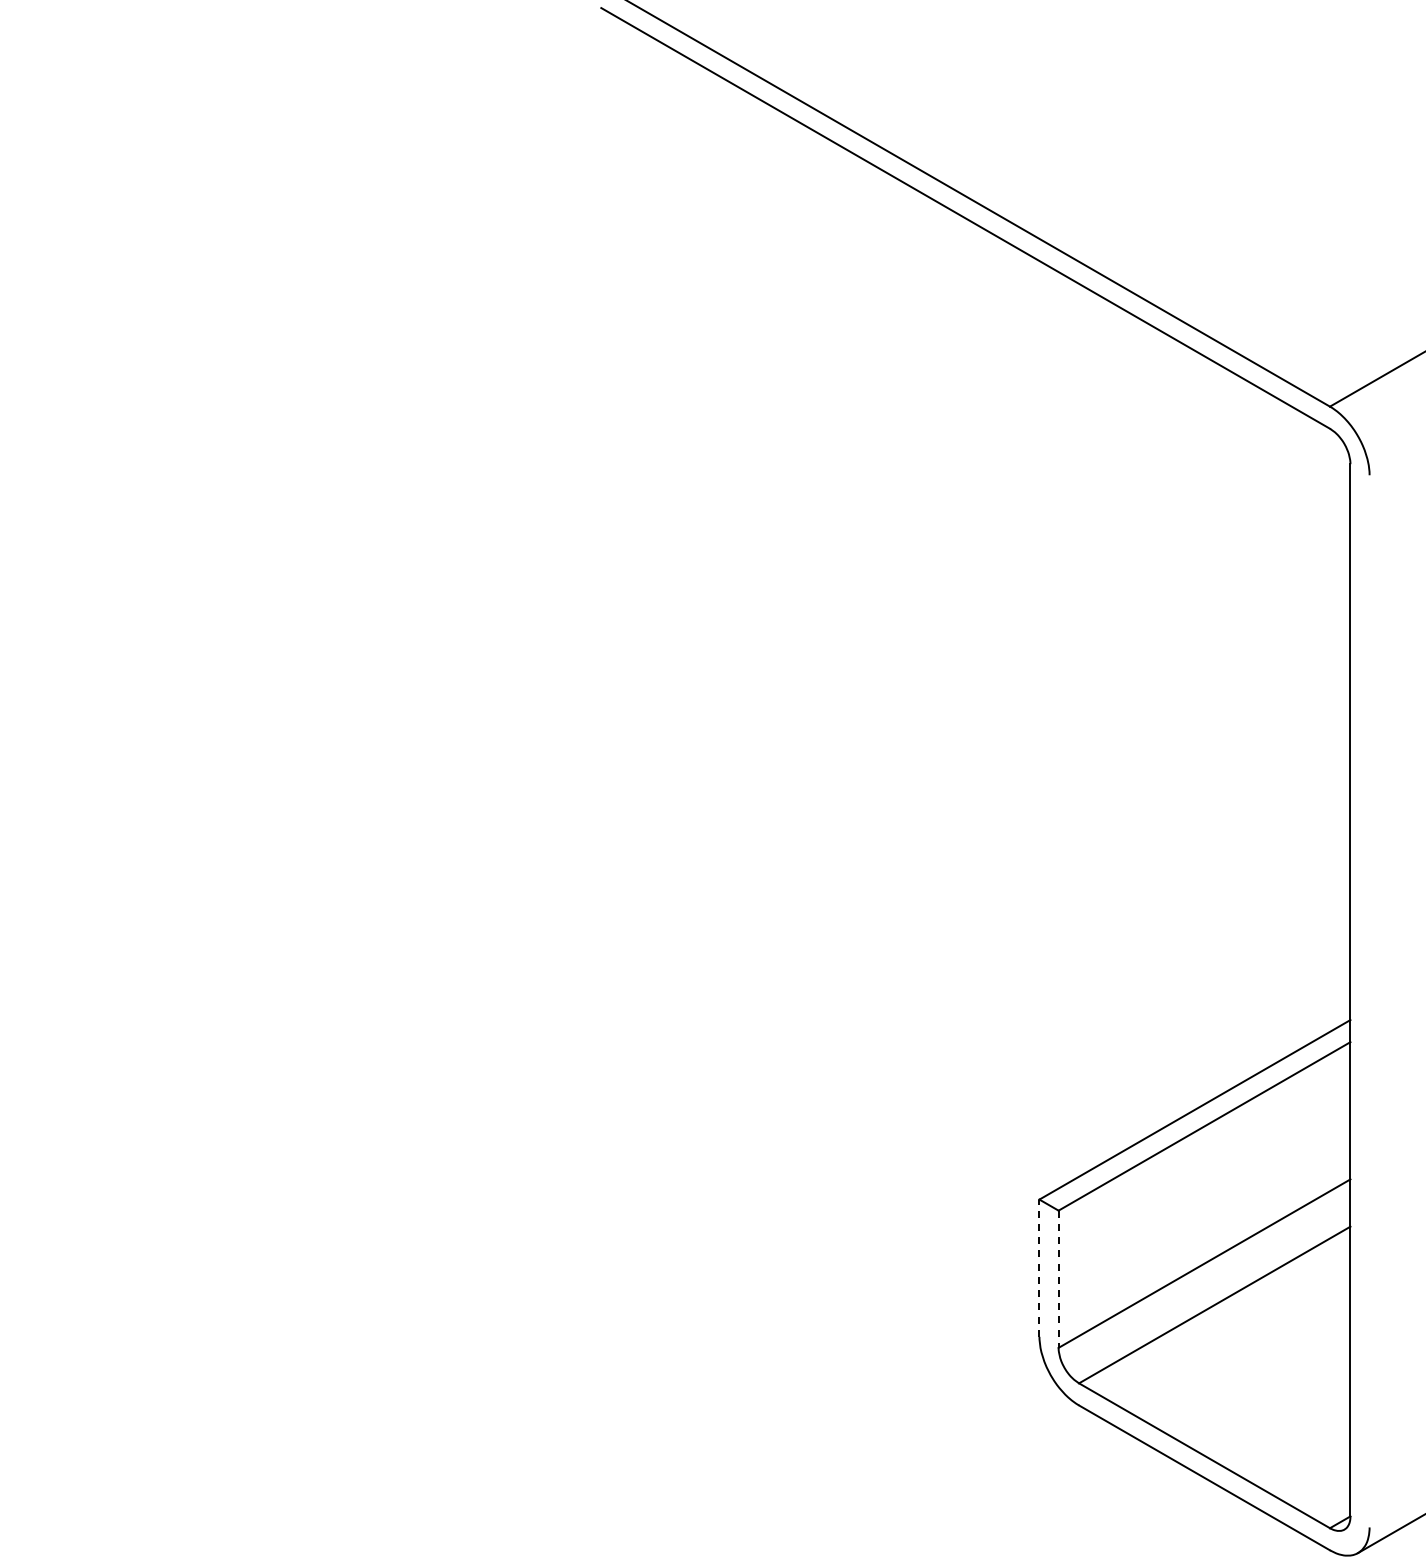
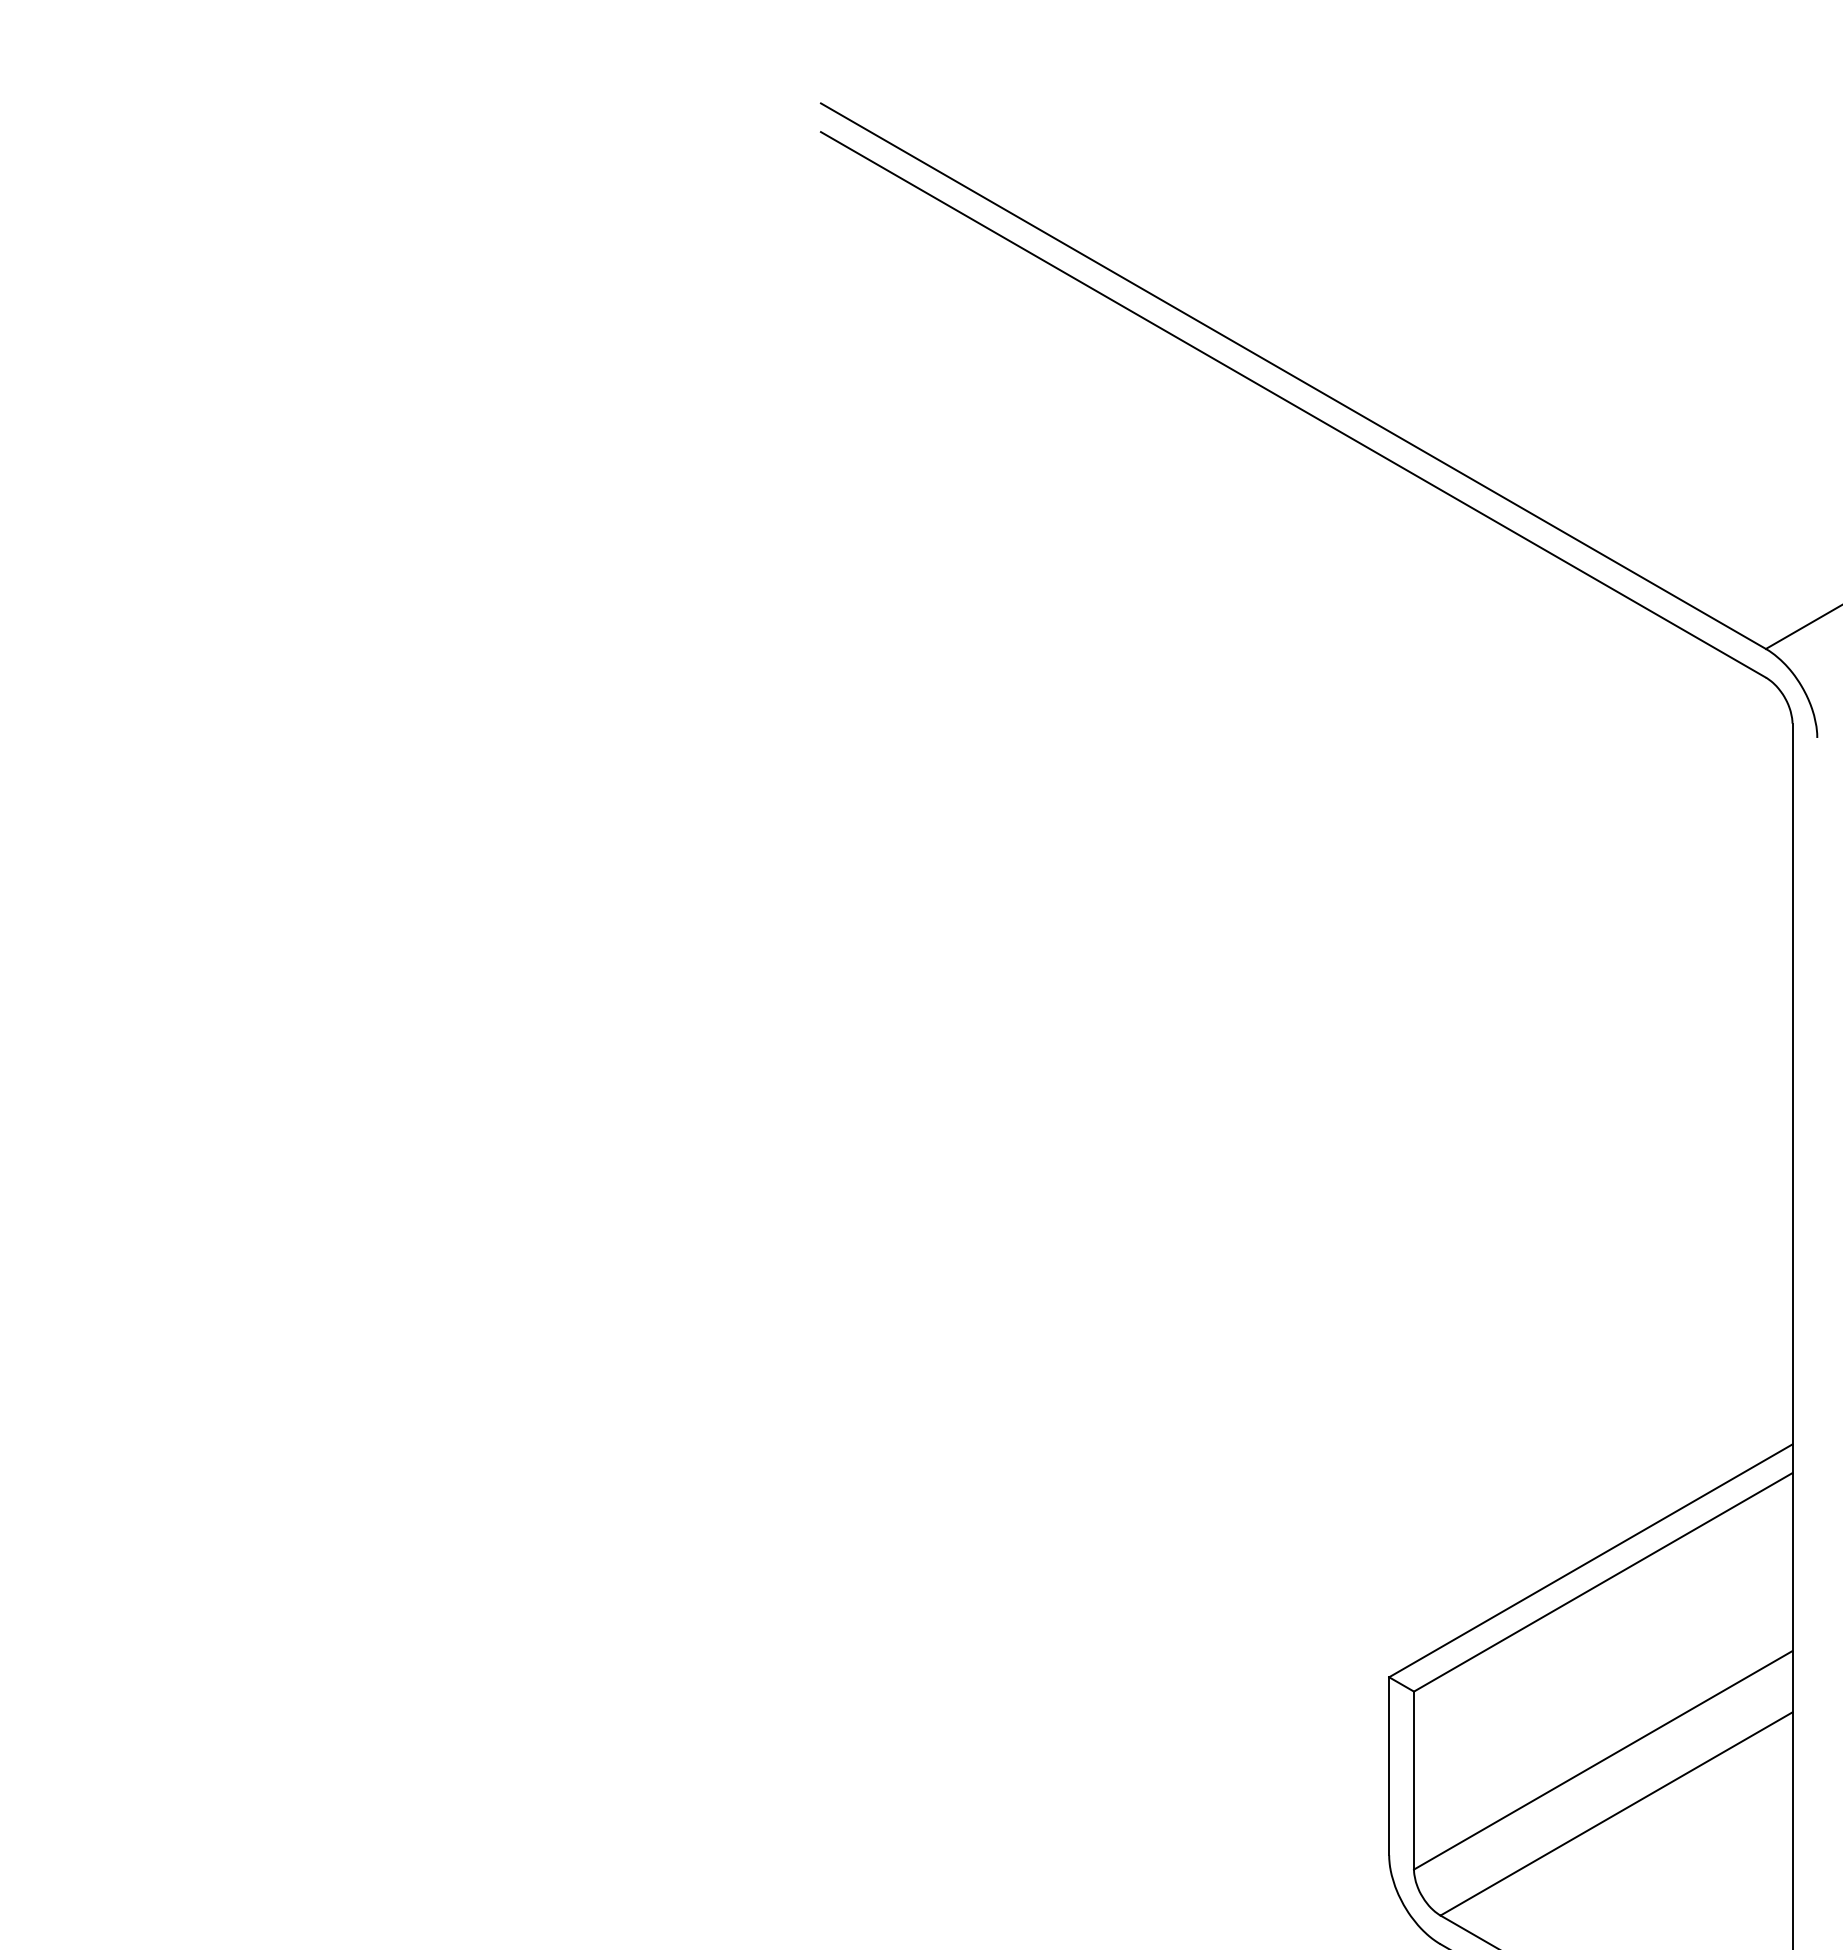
line: (1039, 1268) -> (1389, 1766), dashed -> solid
line: (1058, 1279) -> (1413, 1780), dashed -> solid

